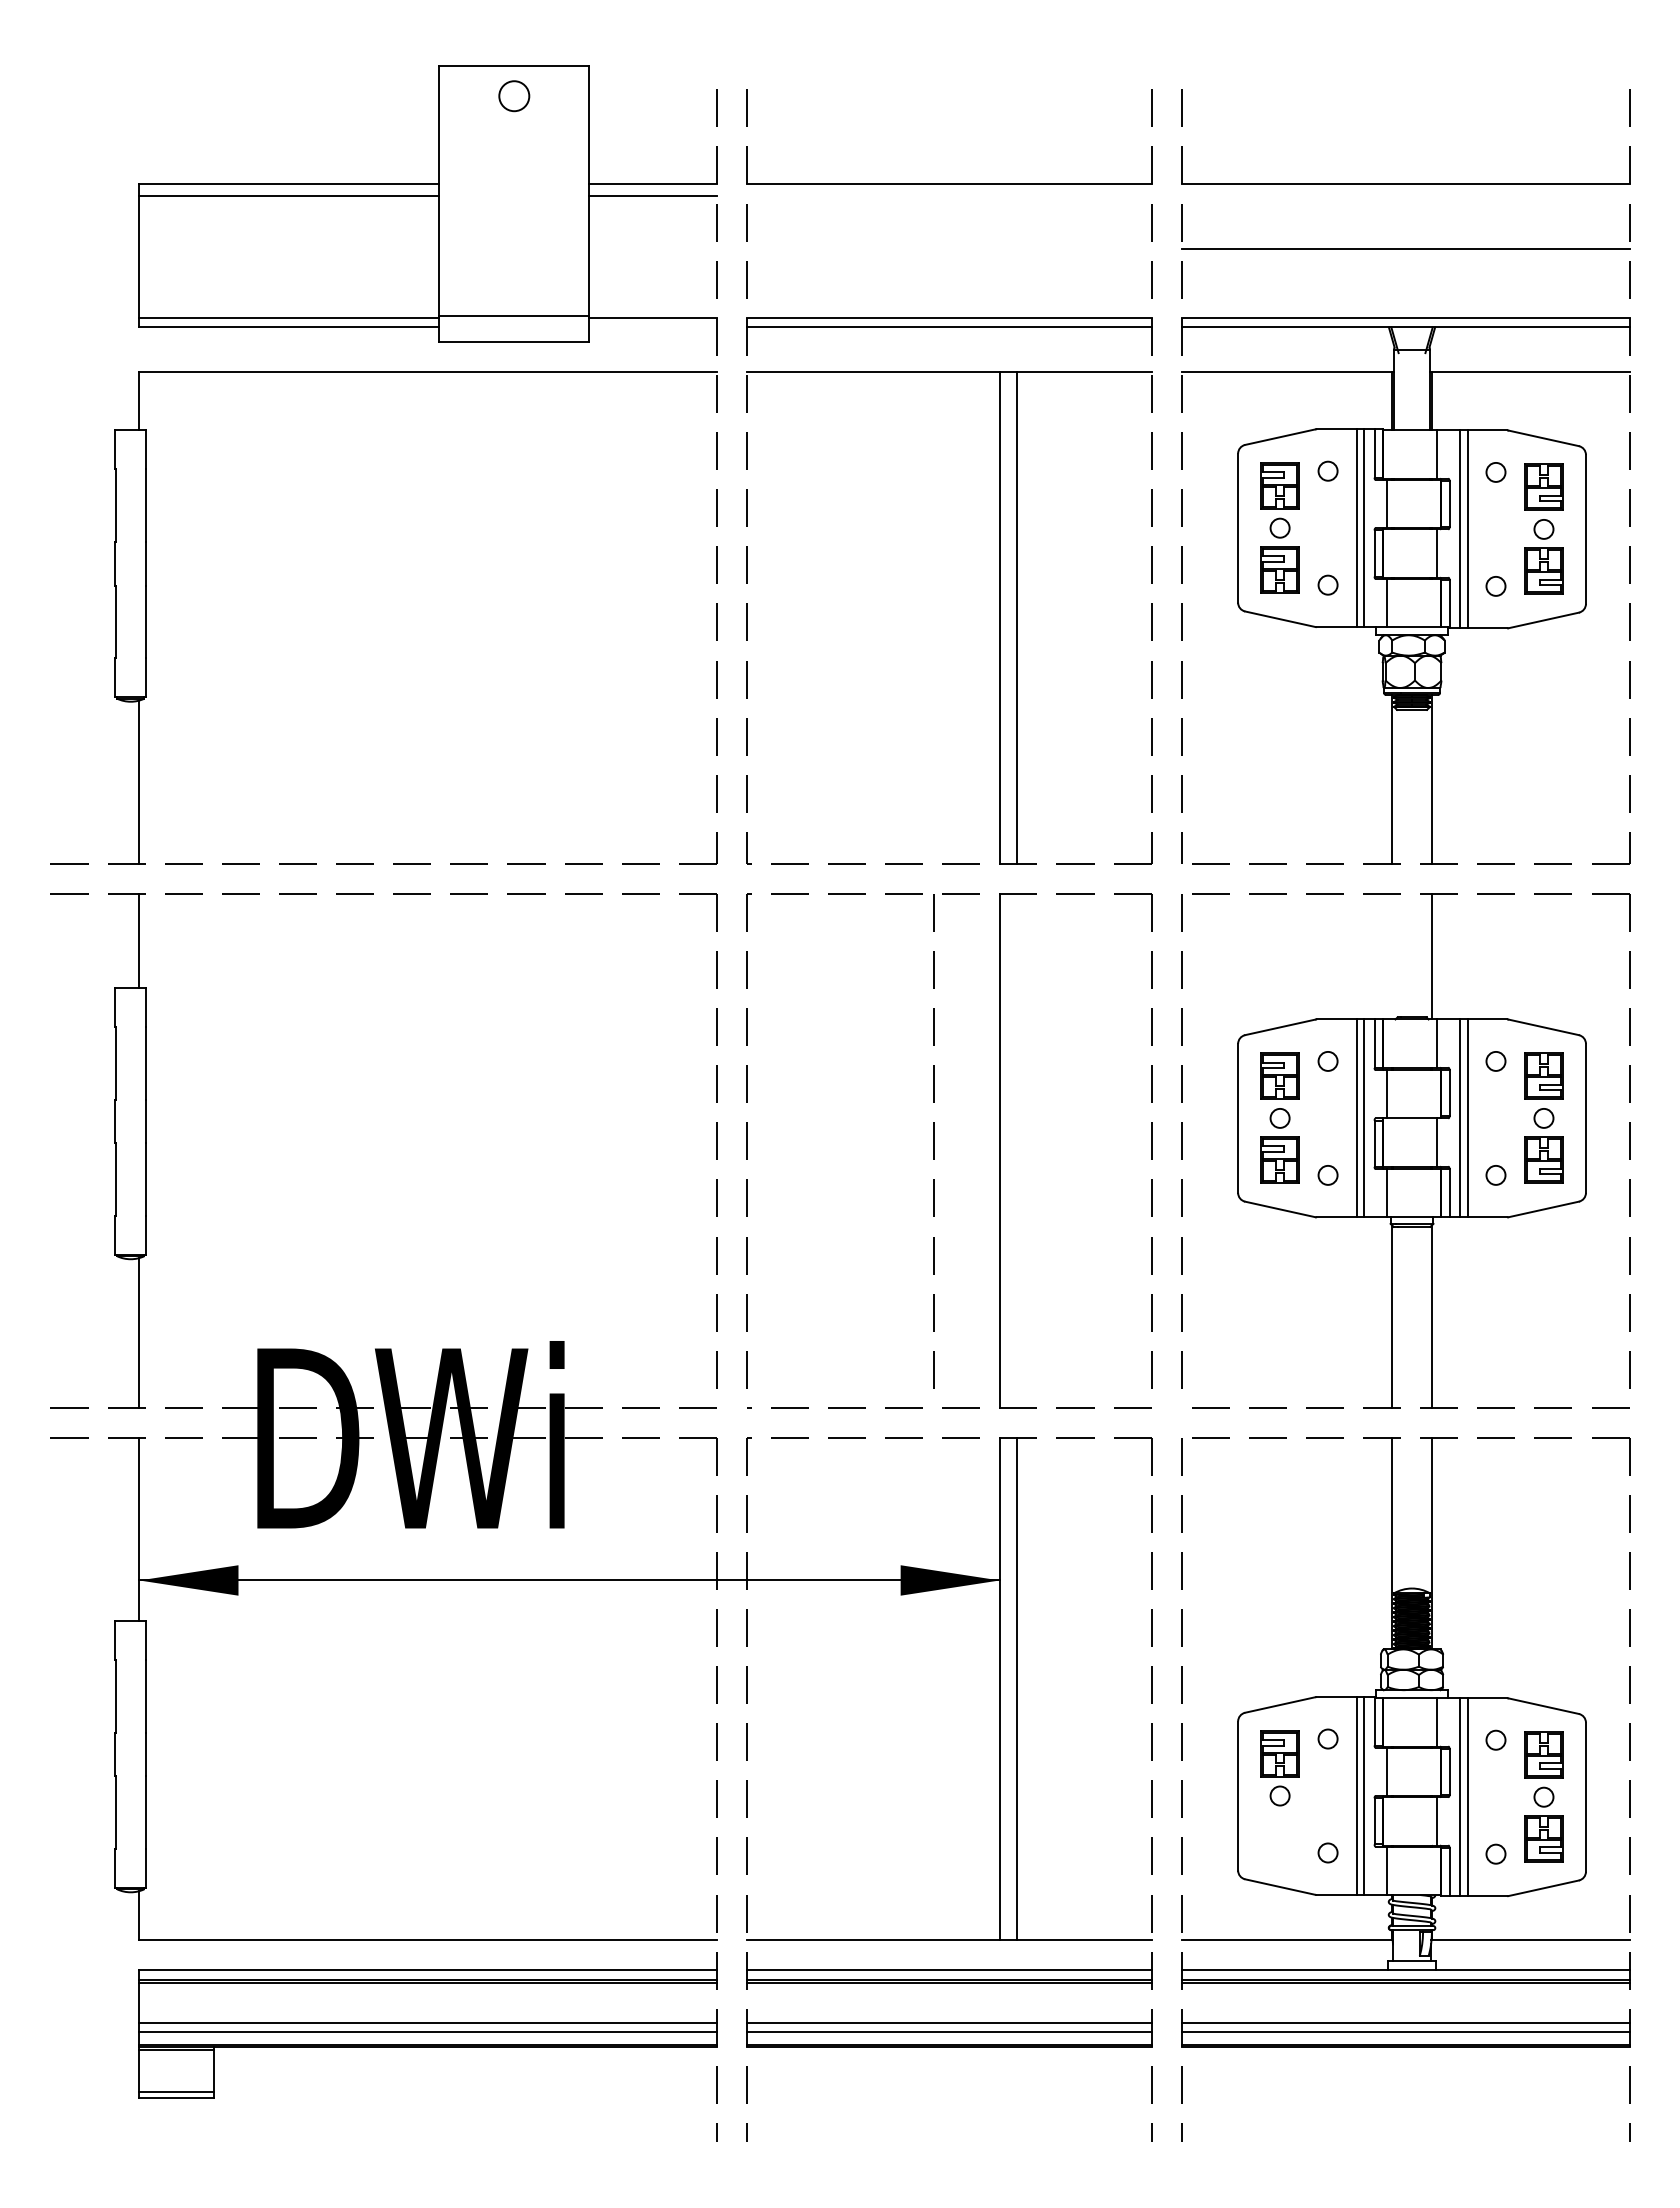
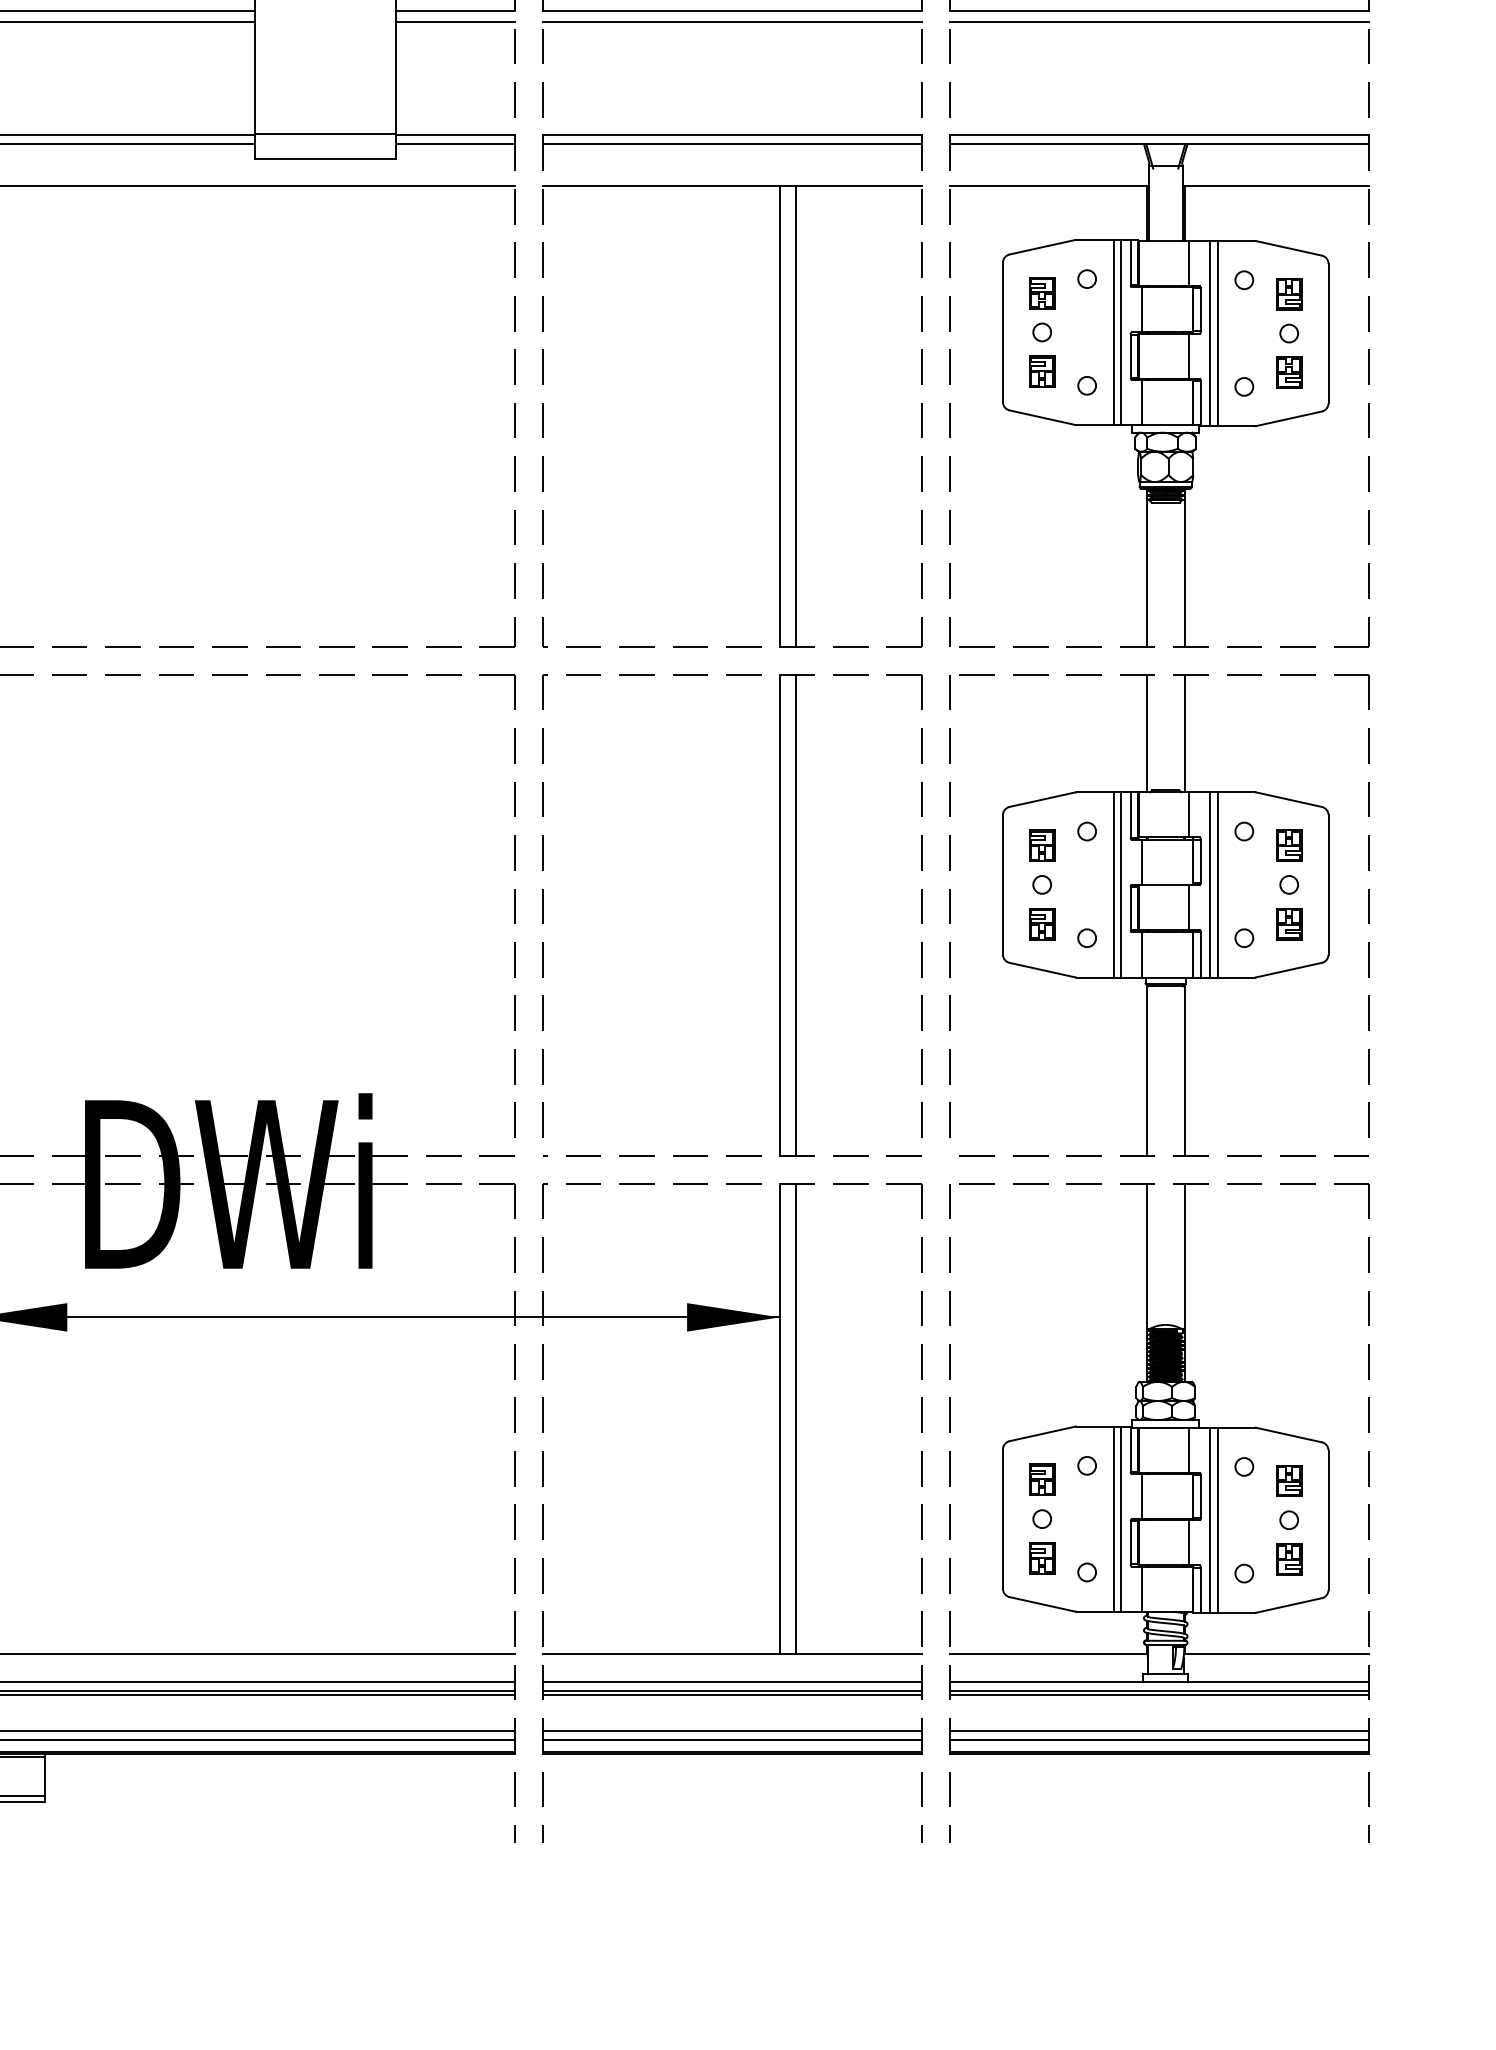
line: (948, 196) -> (731, 21), added
line: (1405, 248) -> (1159, 21), moved
line: (652, 327) -> (454, 144), added
part: (1280, 486) -> (1042, 293), size x0.71
part: (1543, 487) -> (1288, 294), size x0.71
part: (1280, 570) -> (1042, 372), size x0.71
part: (1543, 571) -> (1288, 372), size x0.71
line: (1391, 956) -> (1146, 733), added
part: (1280, 1076) -> (1042, 845), size x0.71
part: (1543, 1076) -> (1288, 845), size x0.71
line: (933, 1141) -> (717, 906), removed
line: (1017, 1150) -> (796, 914), added
part: (1280, 1160) -> (1042, 924), size x0.71
part: (1543, 1160) -> (1288, 924), size x0.71
part: (1280, 1754) -> (1042, 1480), size x0.71
part: (1543, 1755) -> (1288, 1481), size x0.71
part: (1280, 1838) -> (1042, 1558), added
part: (1543, 1839) -> (1288, 1559), size x0.71

